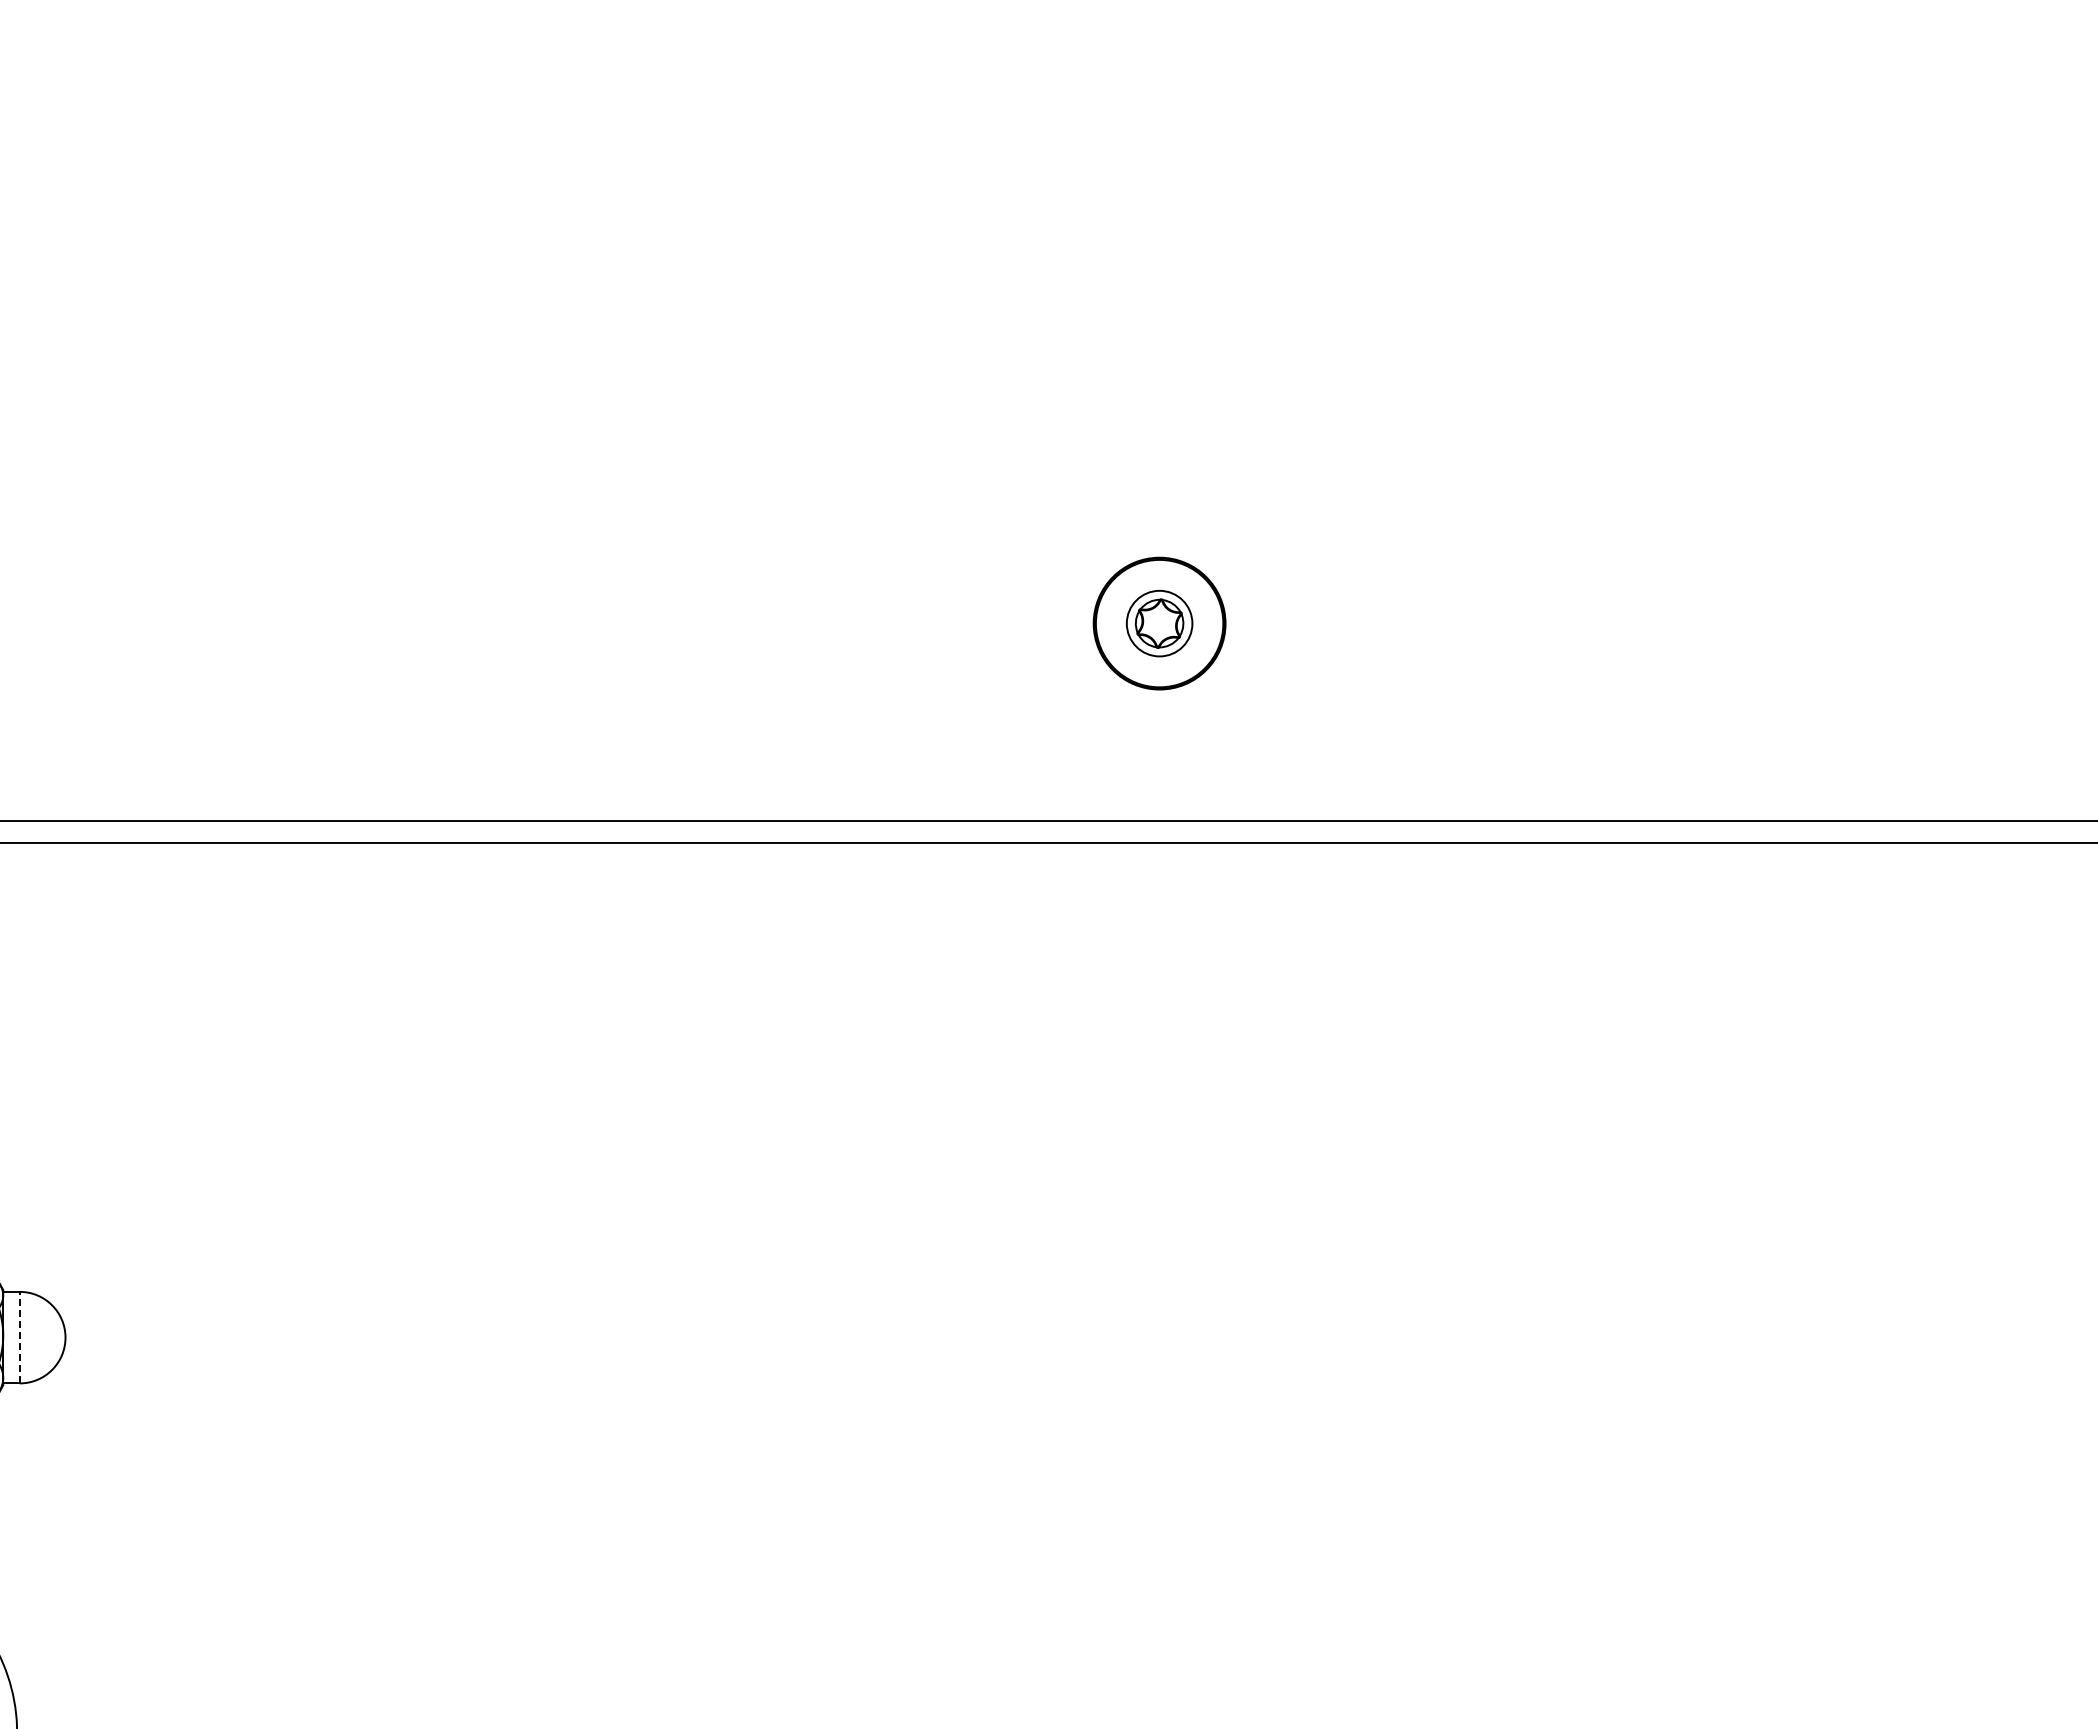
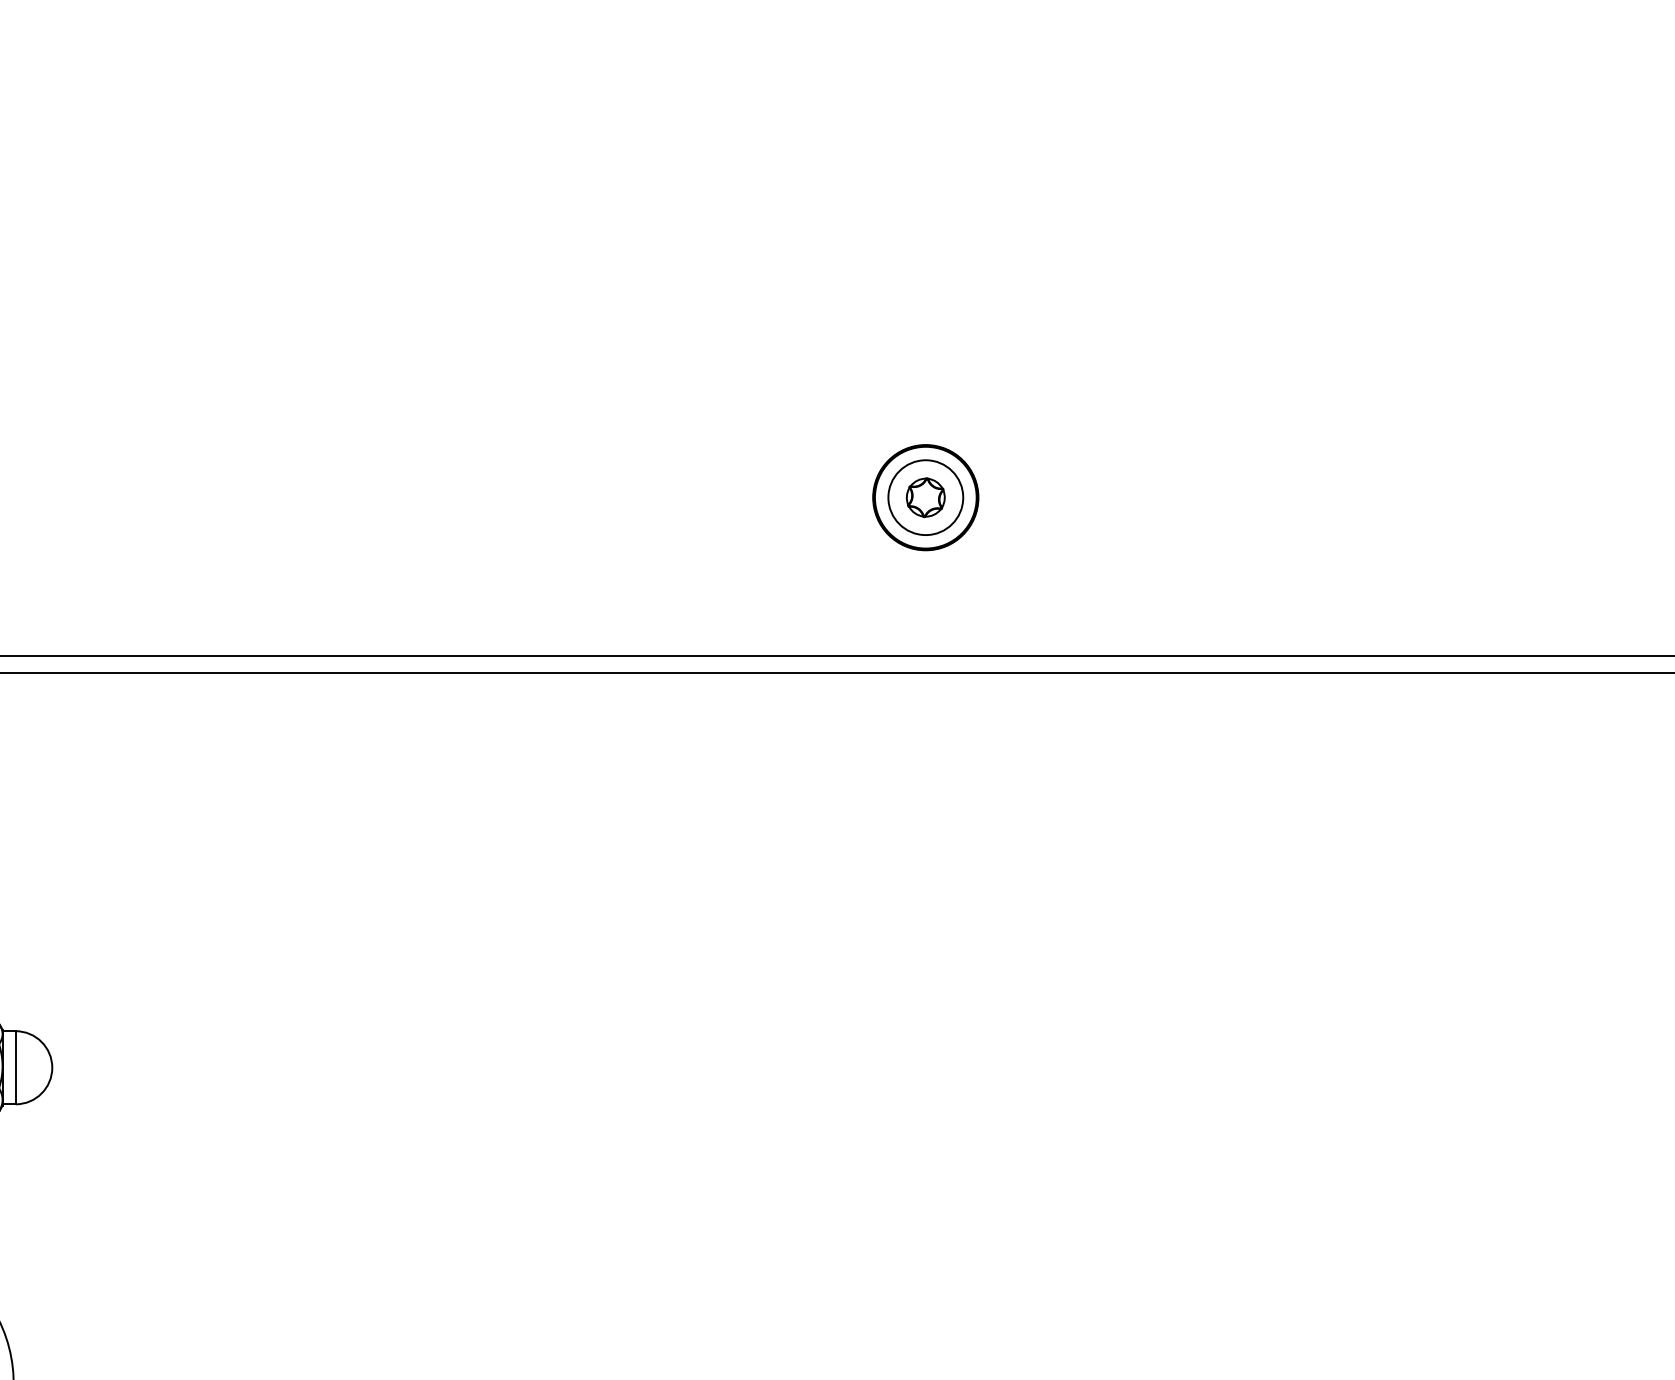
circle: (1159, 623) -> (925, 497), size x1.43
line: (19, 1337) -> (15, 1067), dashed -> solid

